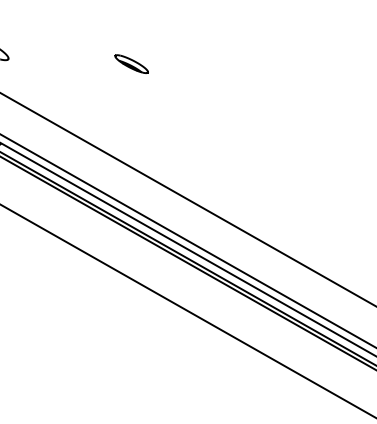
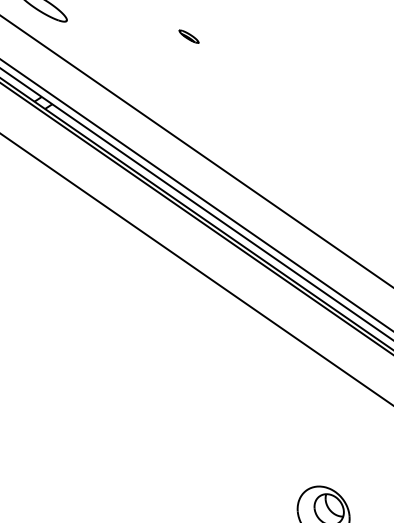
part: (131, 63) -> (188, 36), size x0.6

